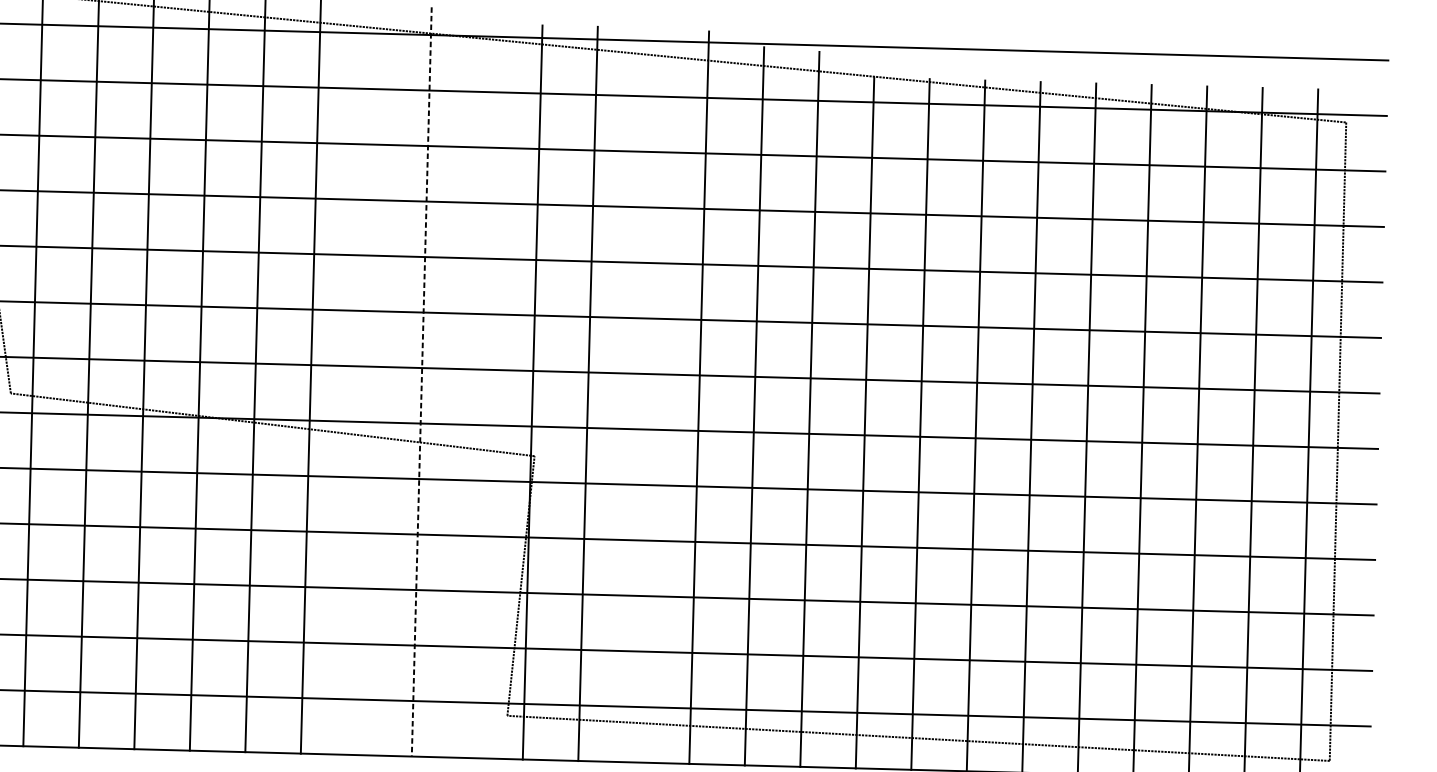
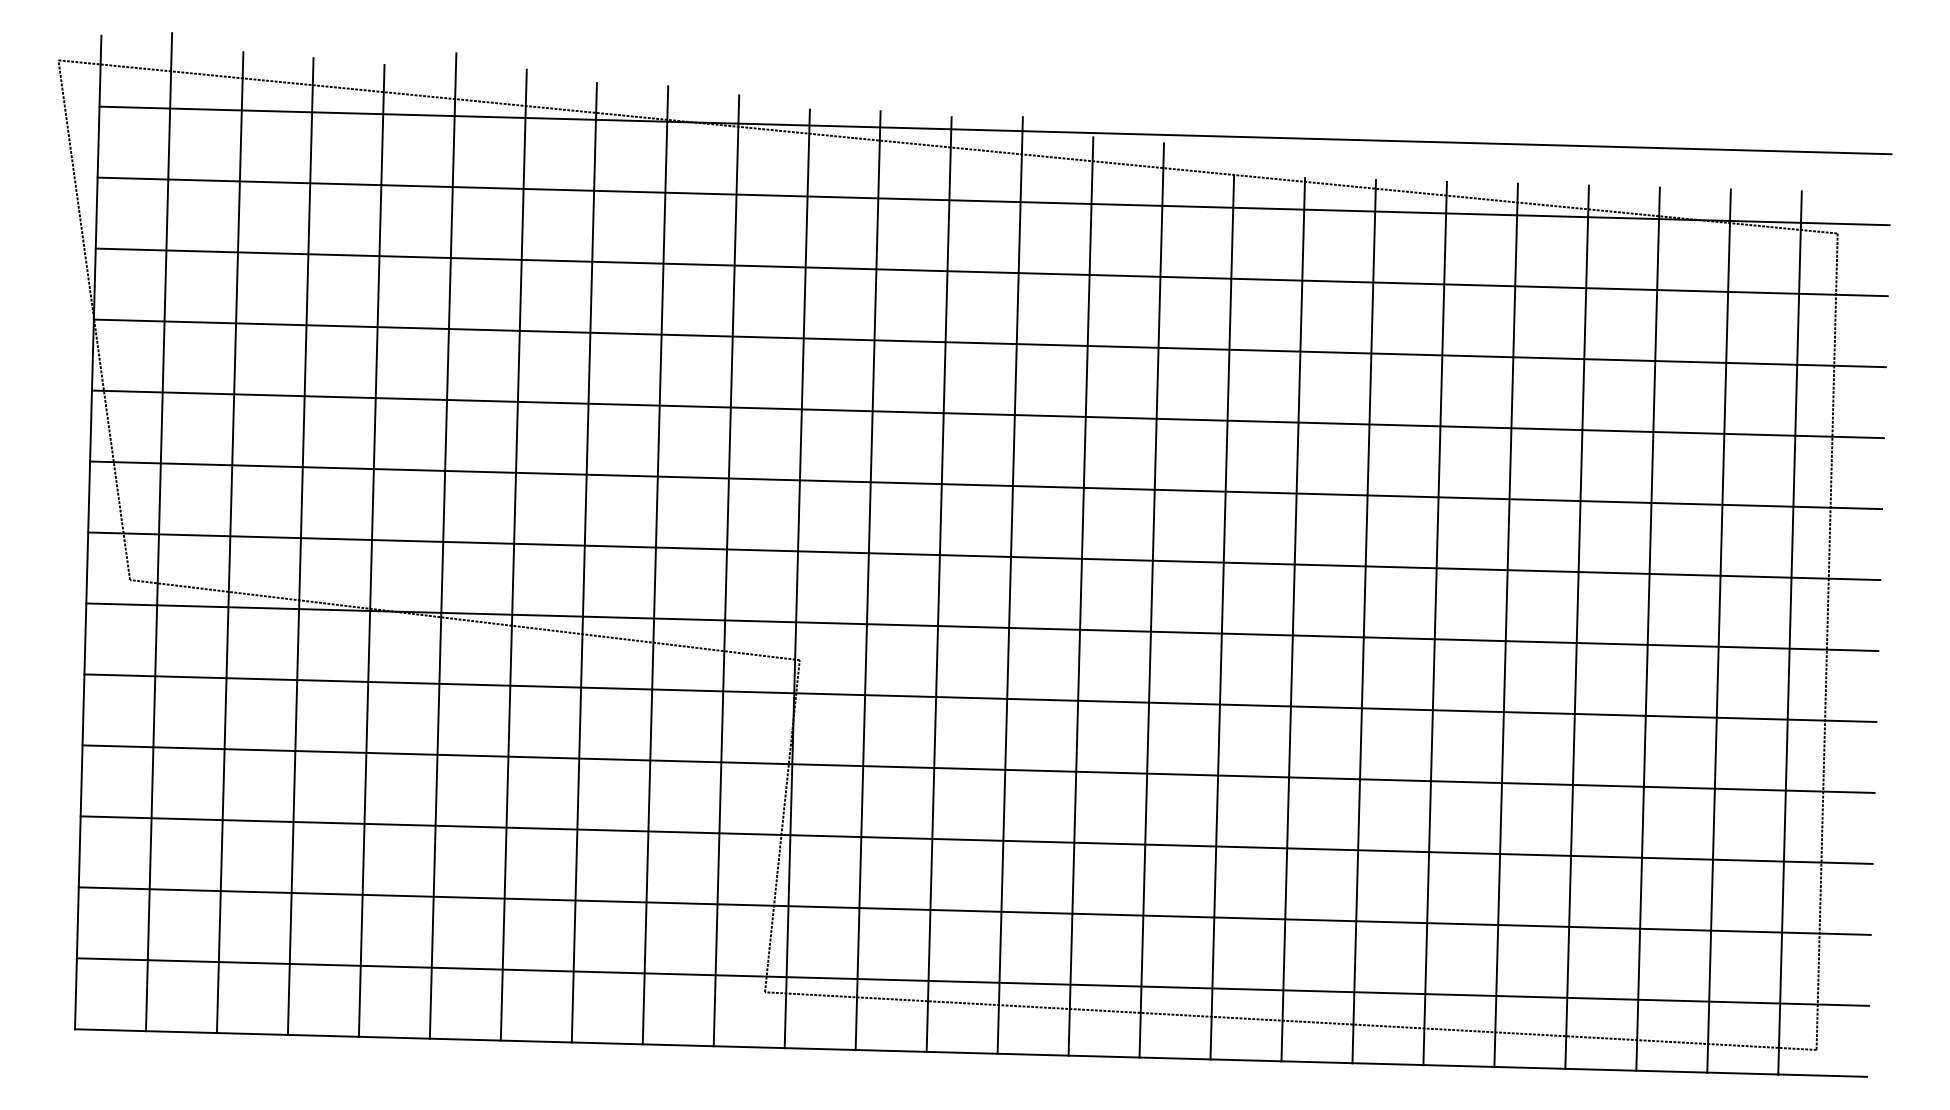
line: (365, 379) -> (583, 562), added
line: (421, 382) -> (655, 565), dashed -> solid
line: (477, 386) -> (726, 570), added
line: (643, 396) -> (938, 584), added

